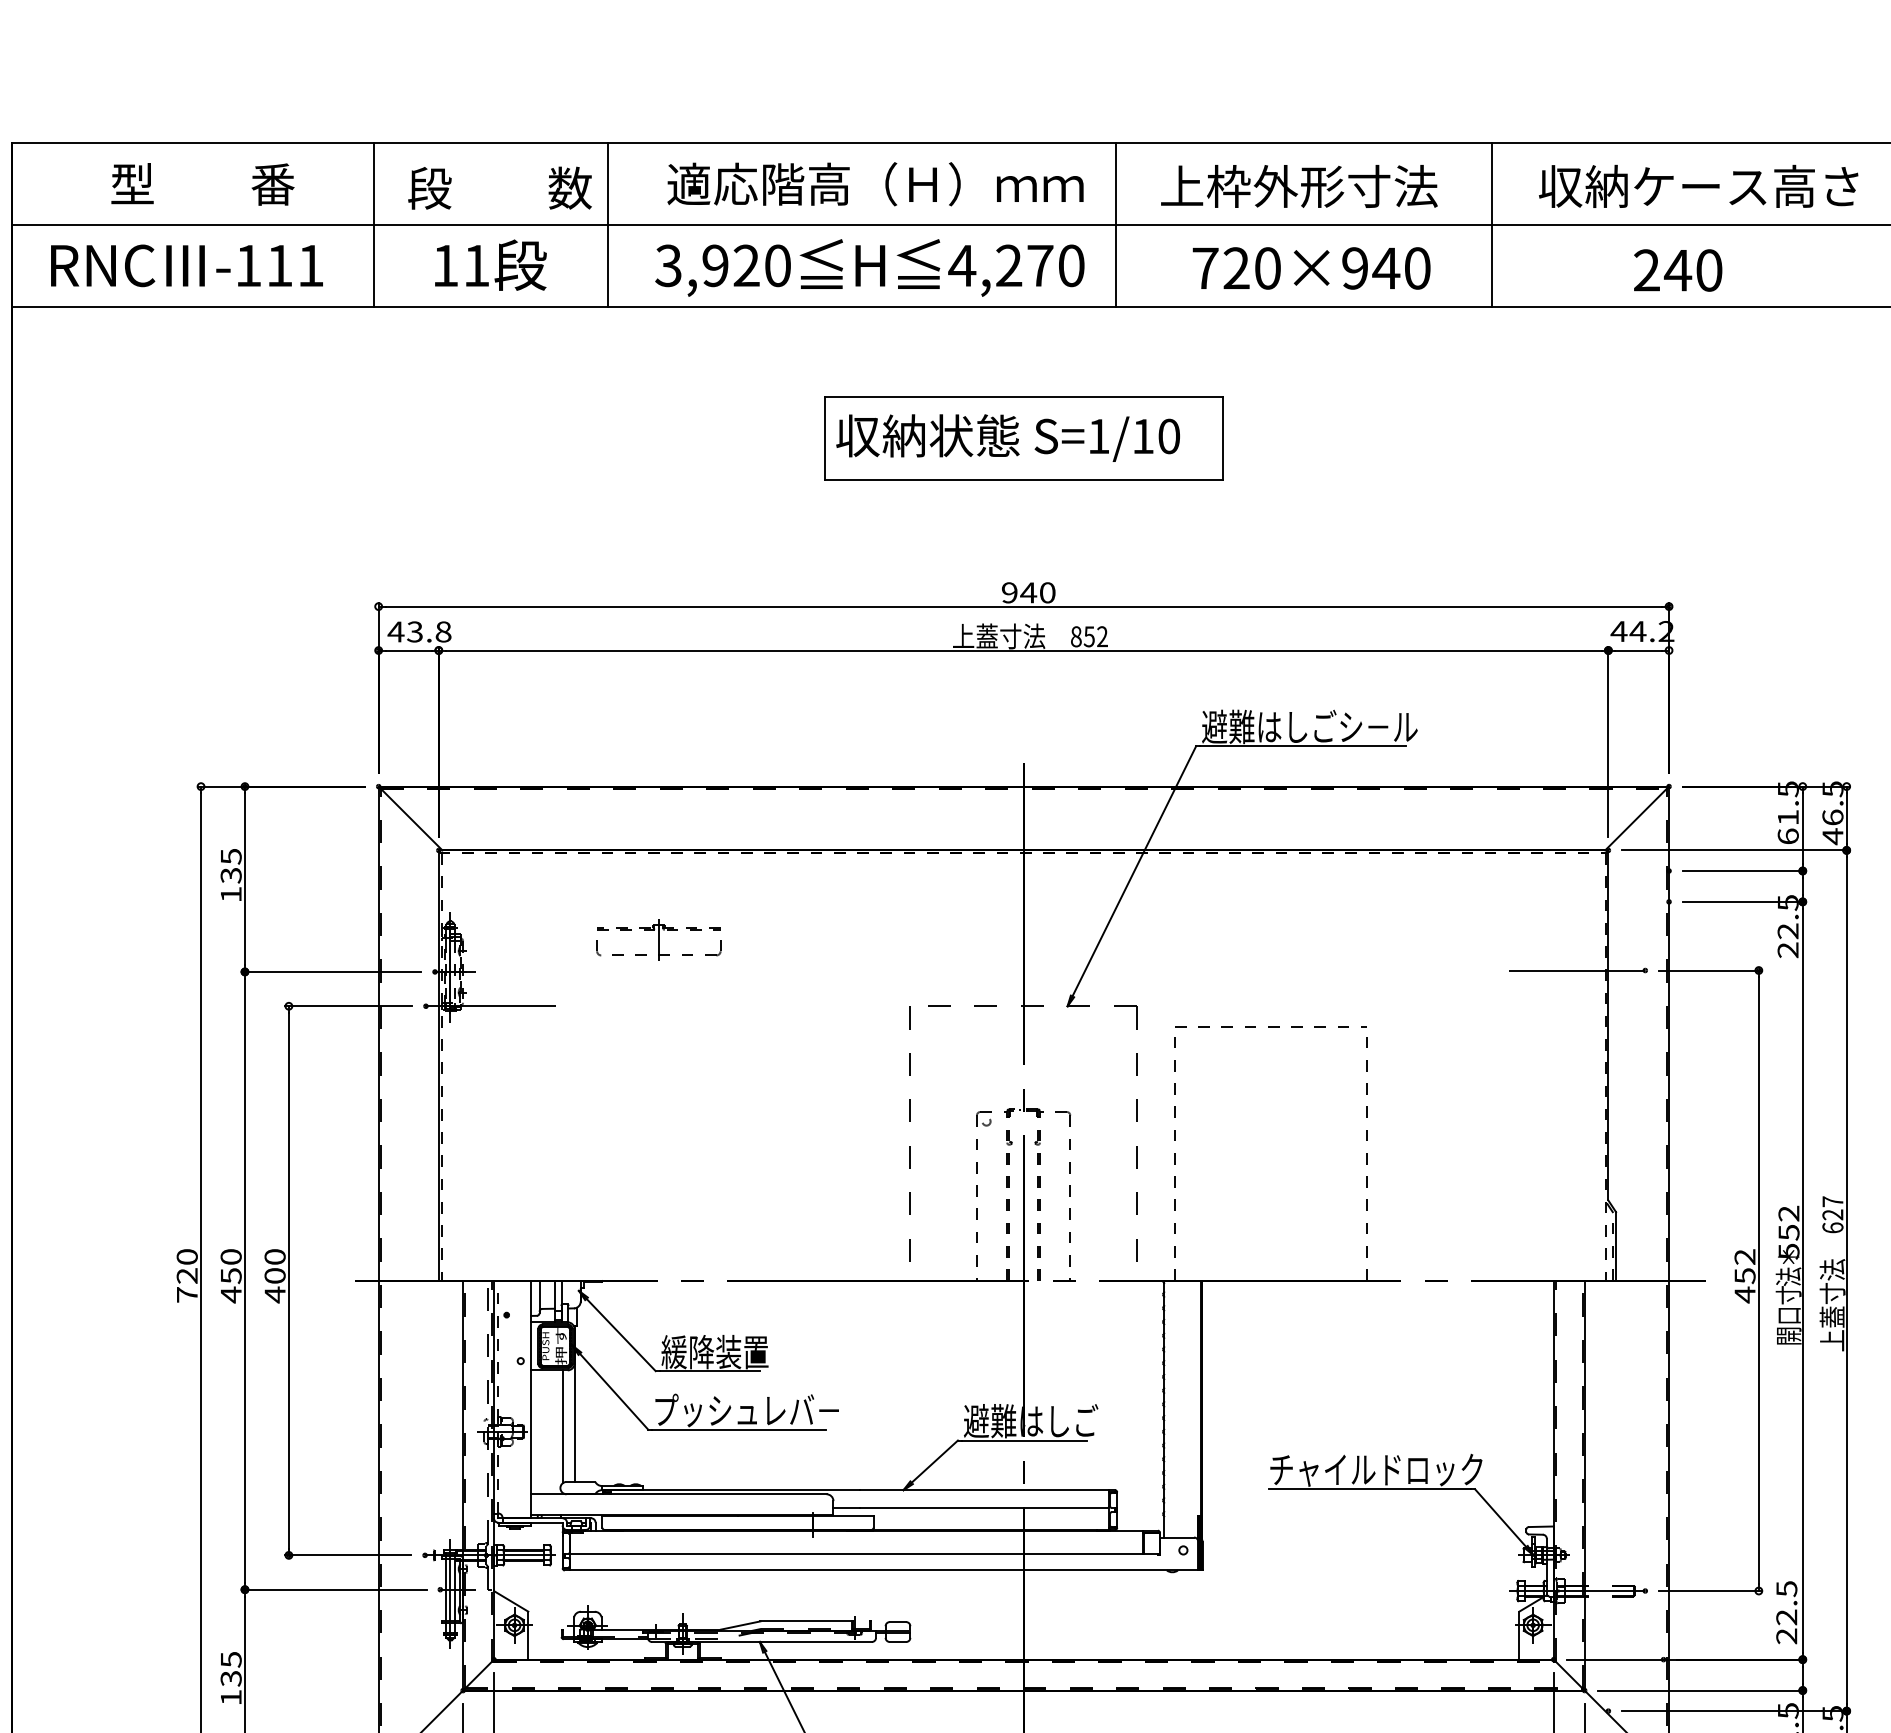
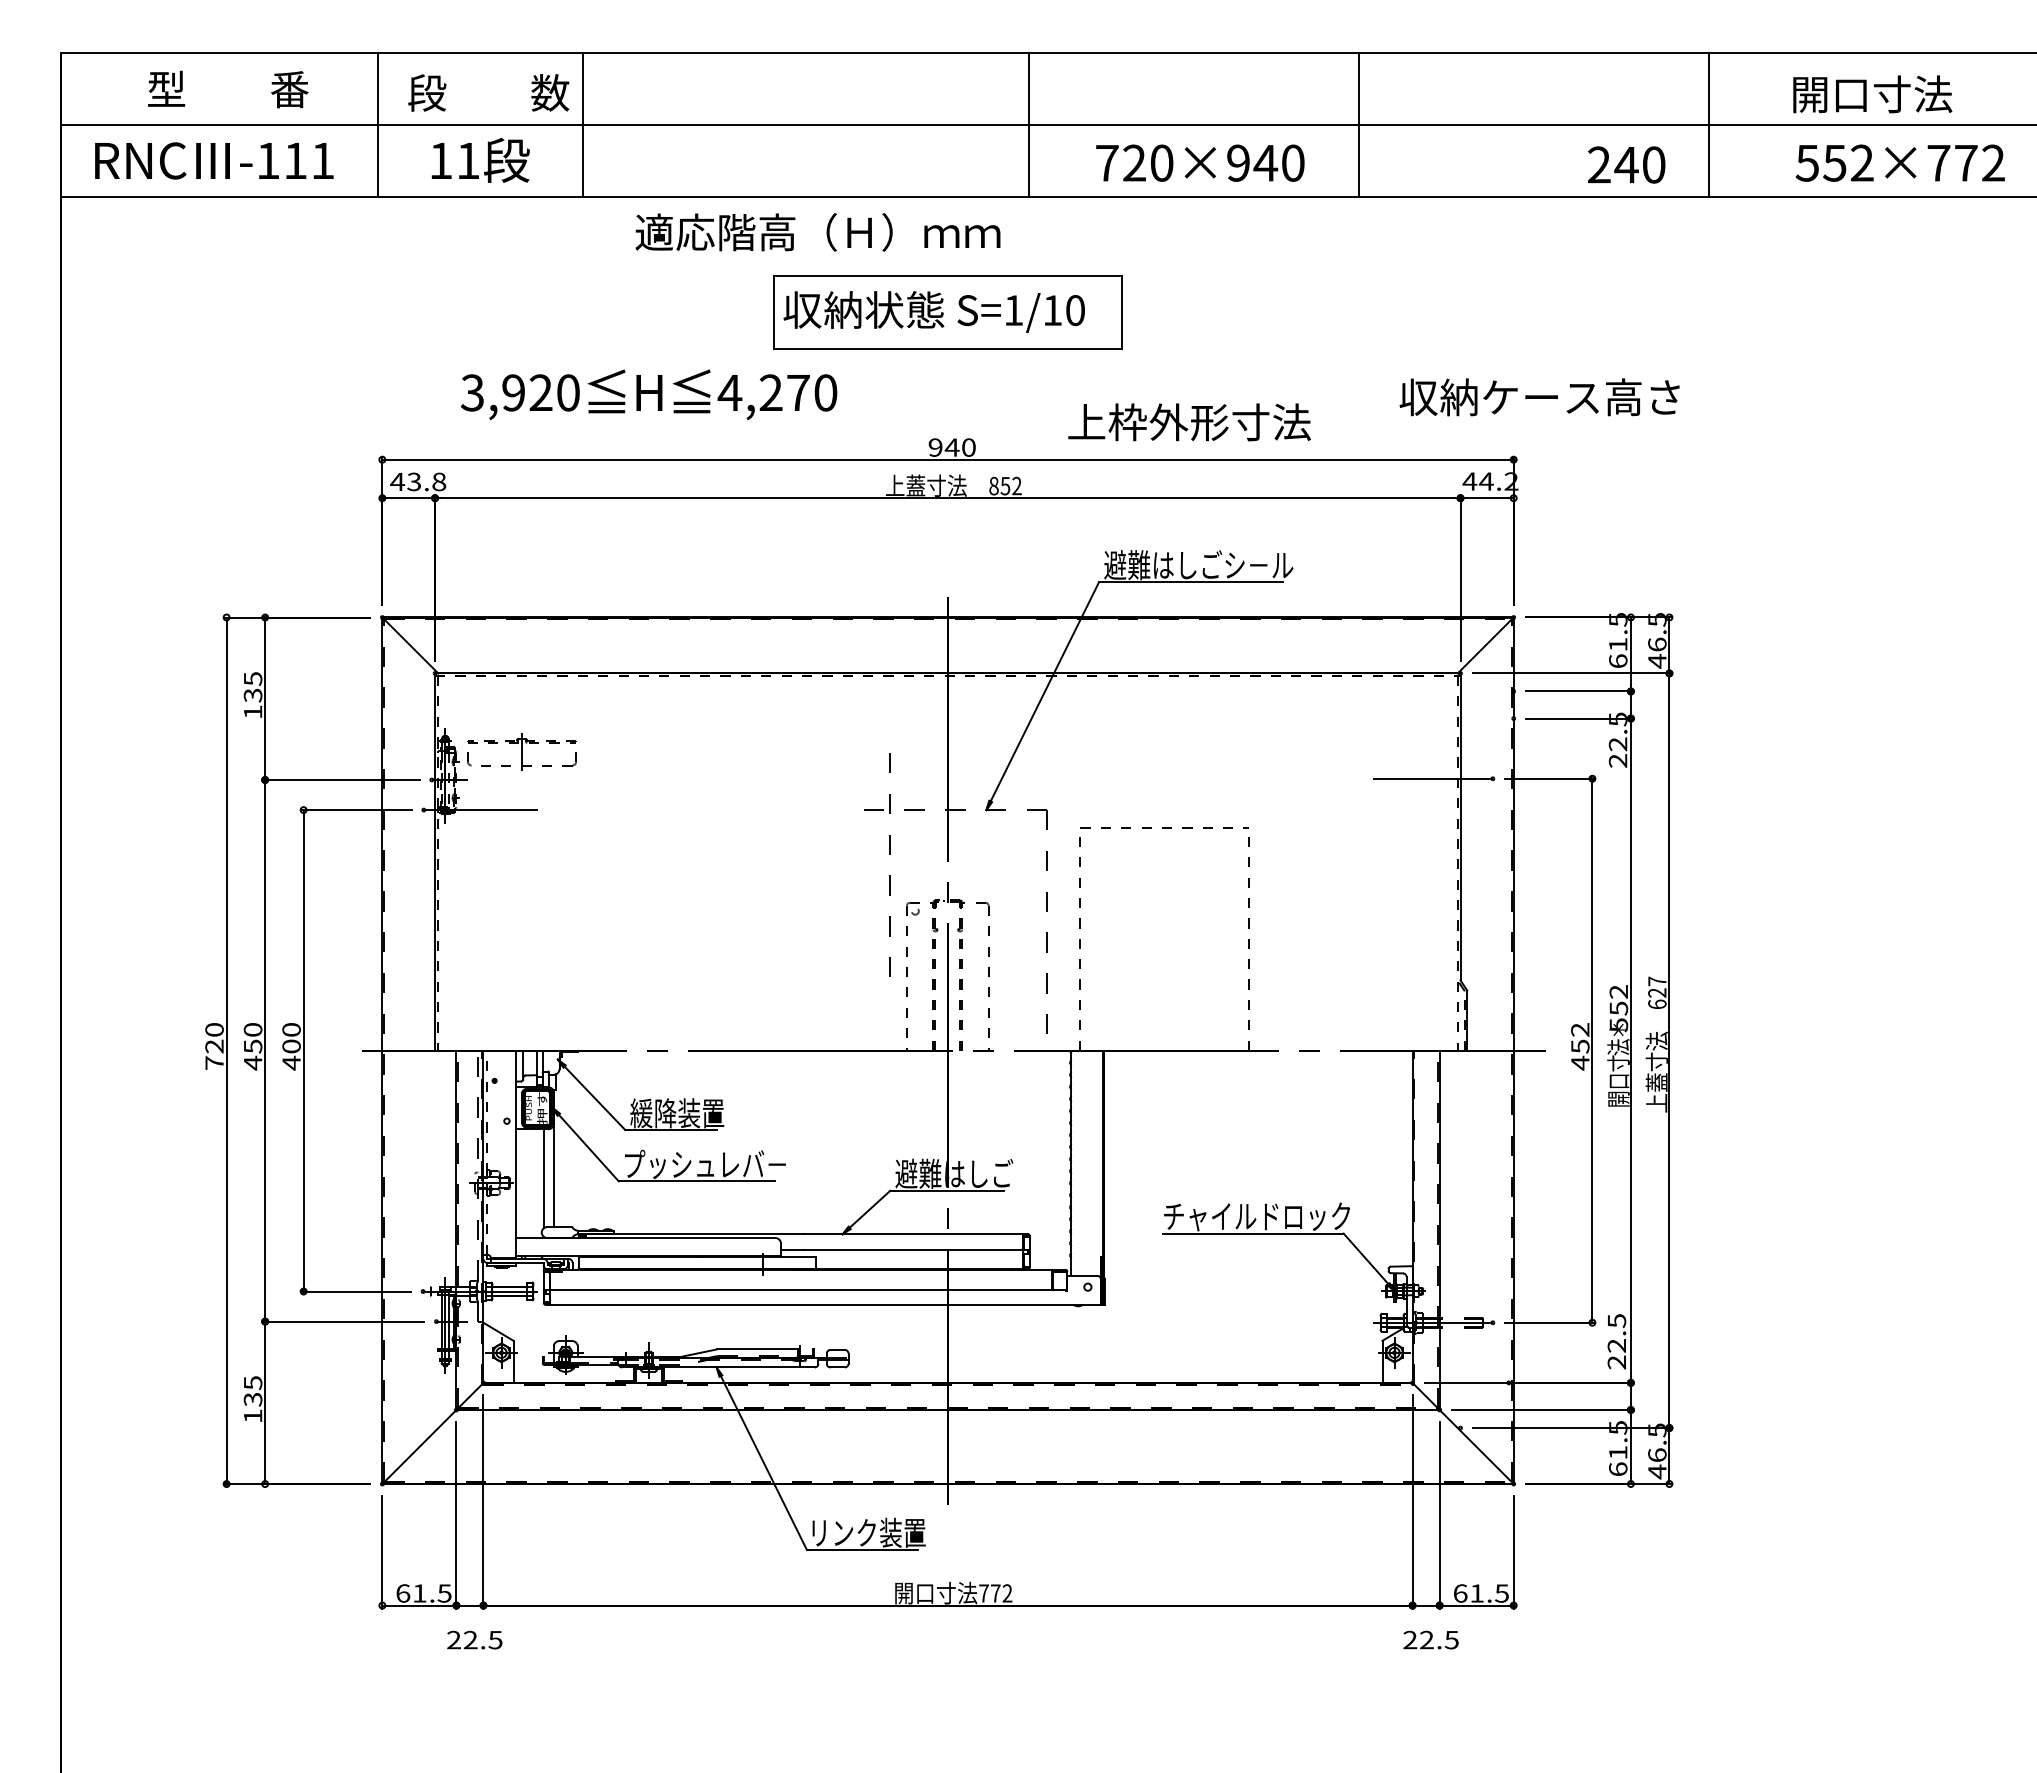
text: (874, 184) -> (817, 232), moved
text: (1299, 186) -> (1189, 422), moved
text: (1698, 186) -> (1539, 397), moved
text: (869, 267) -> (648, 394), moved
text: (1677, 269) -> (1626, 164), moved
part: (658, 939) -> (521, 751), moved
line: (910, 1121) -> (889, 854), moved

